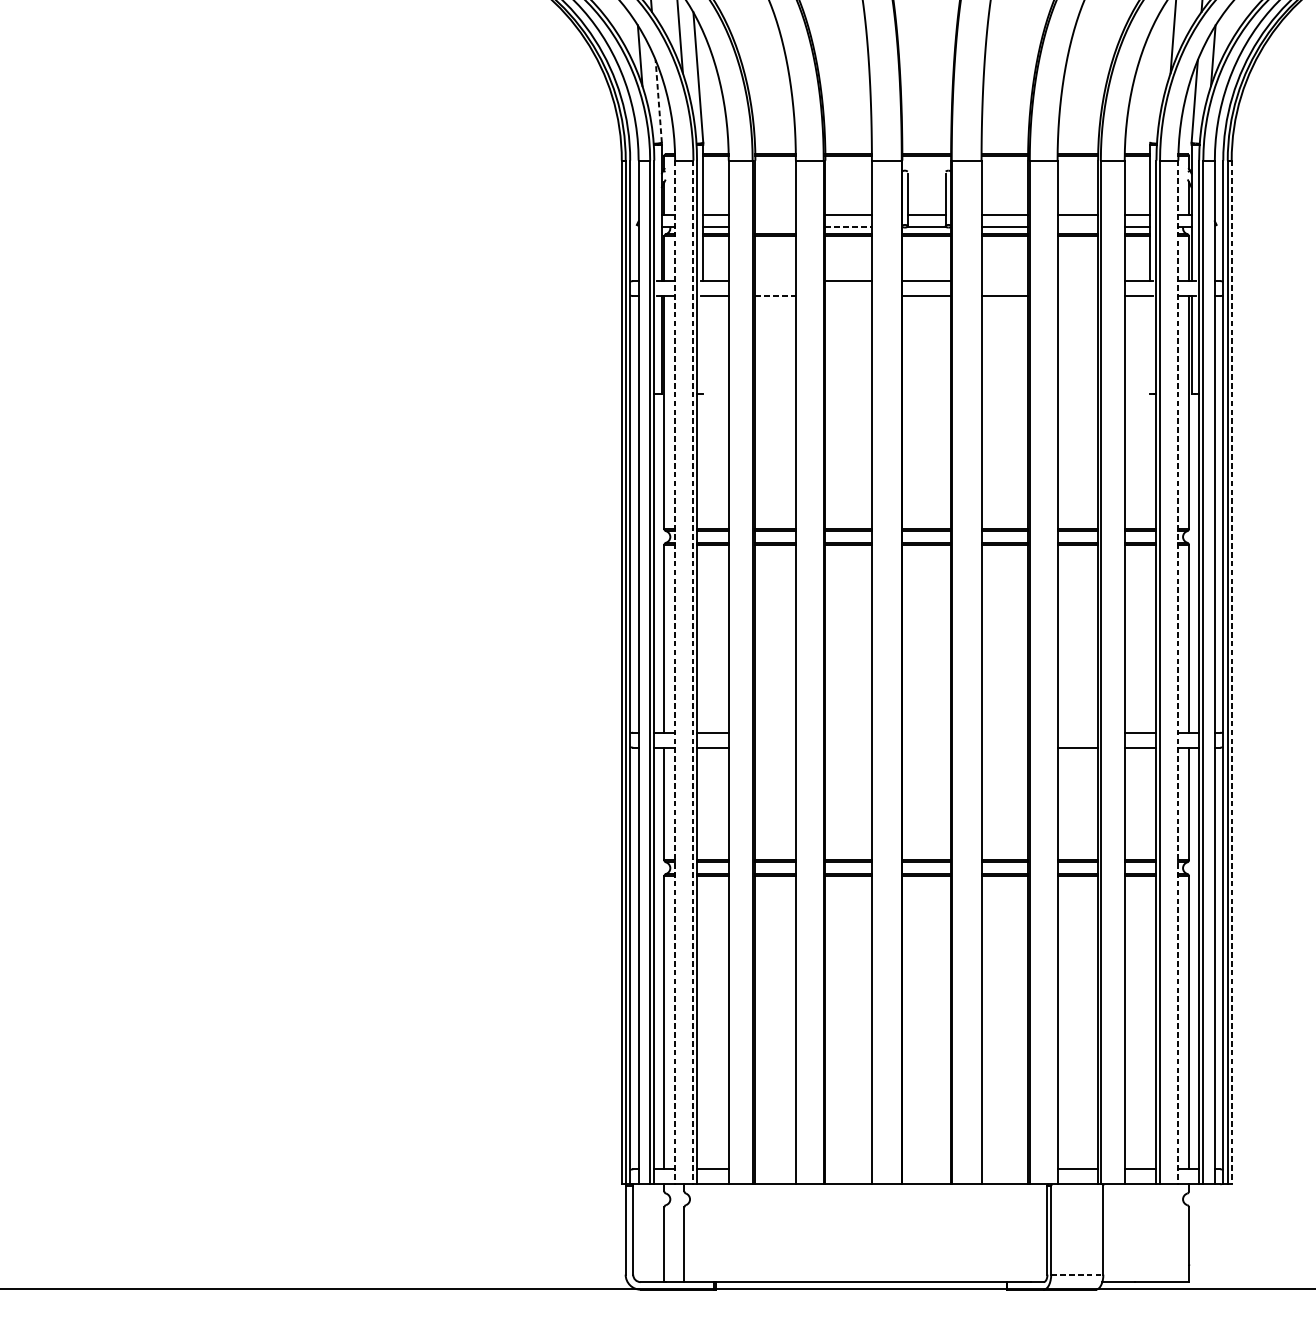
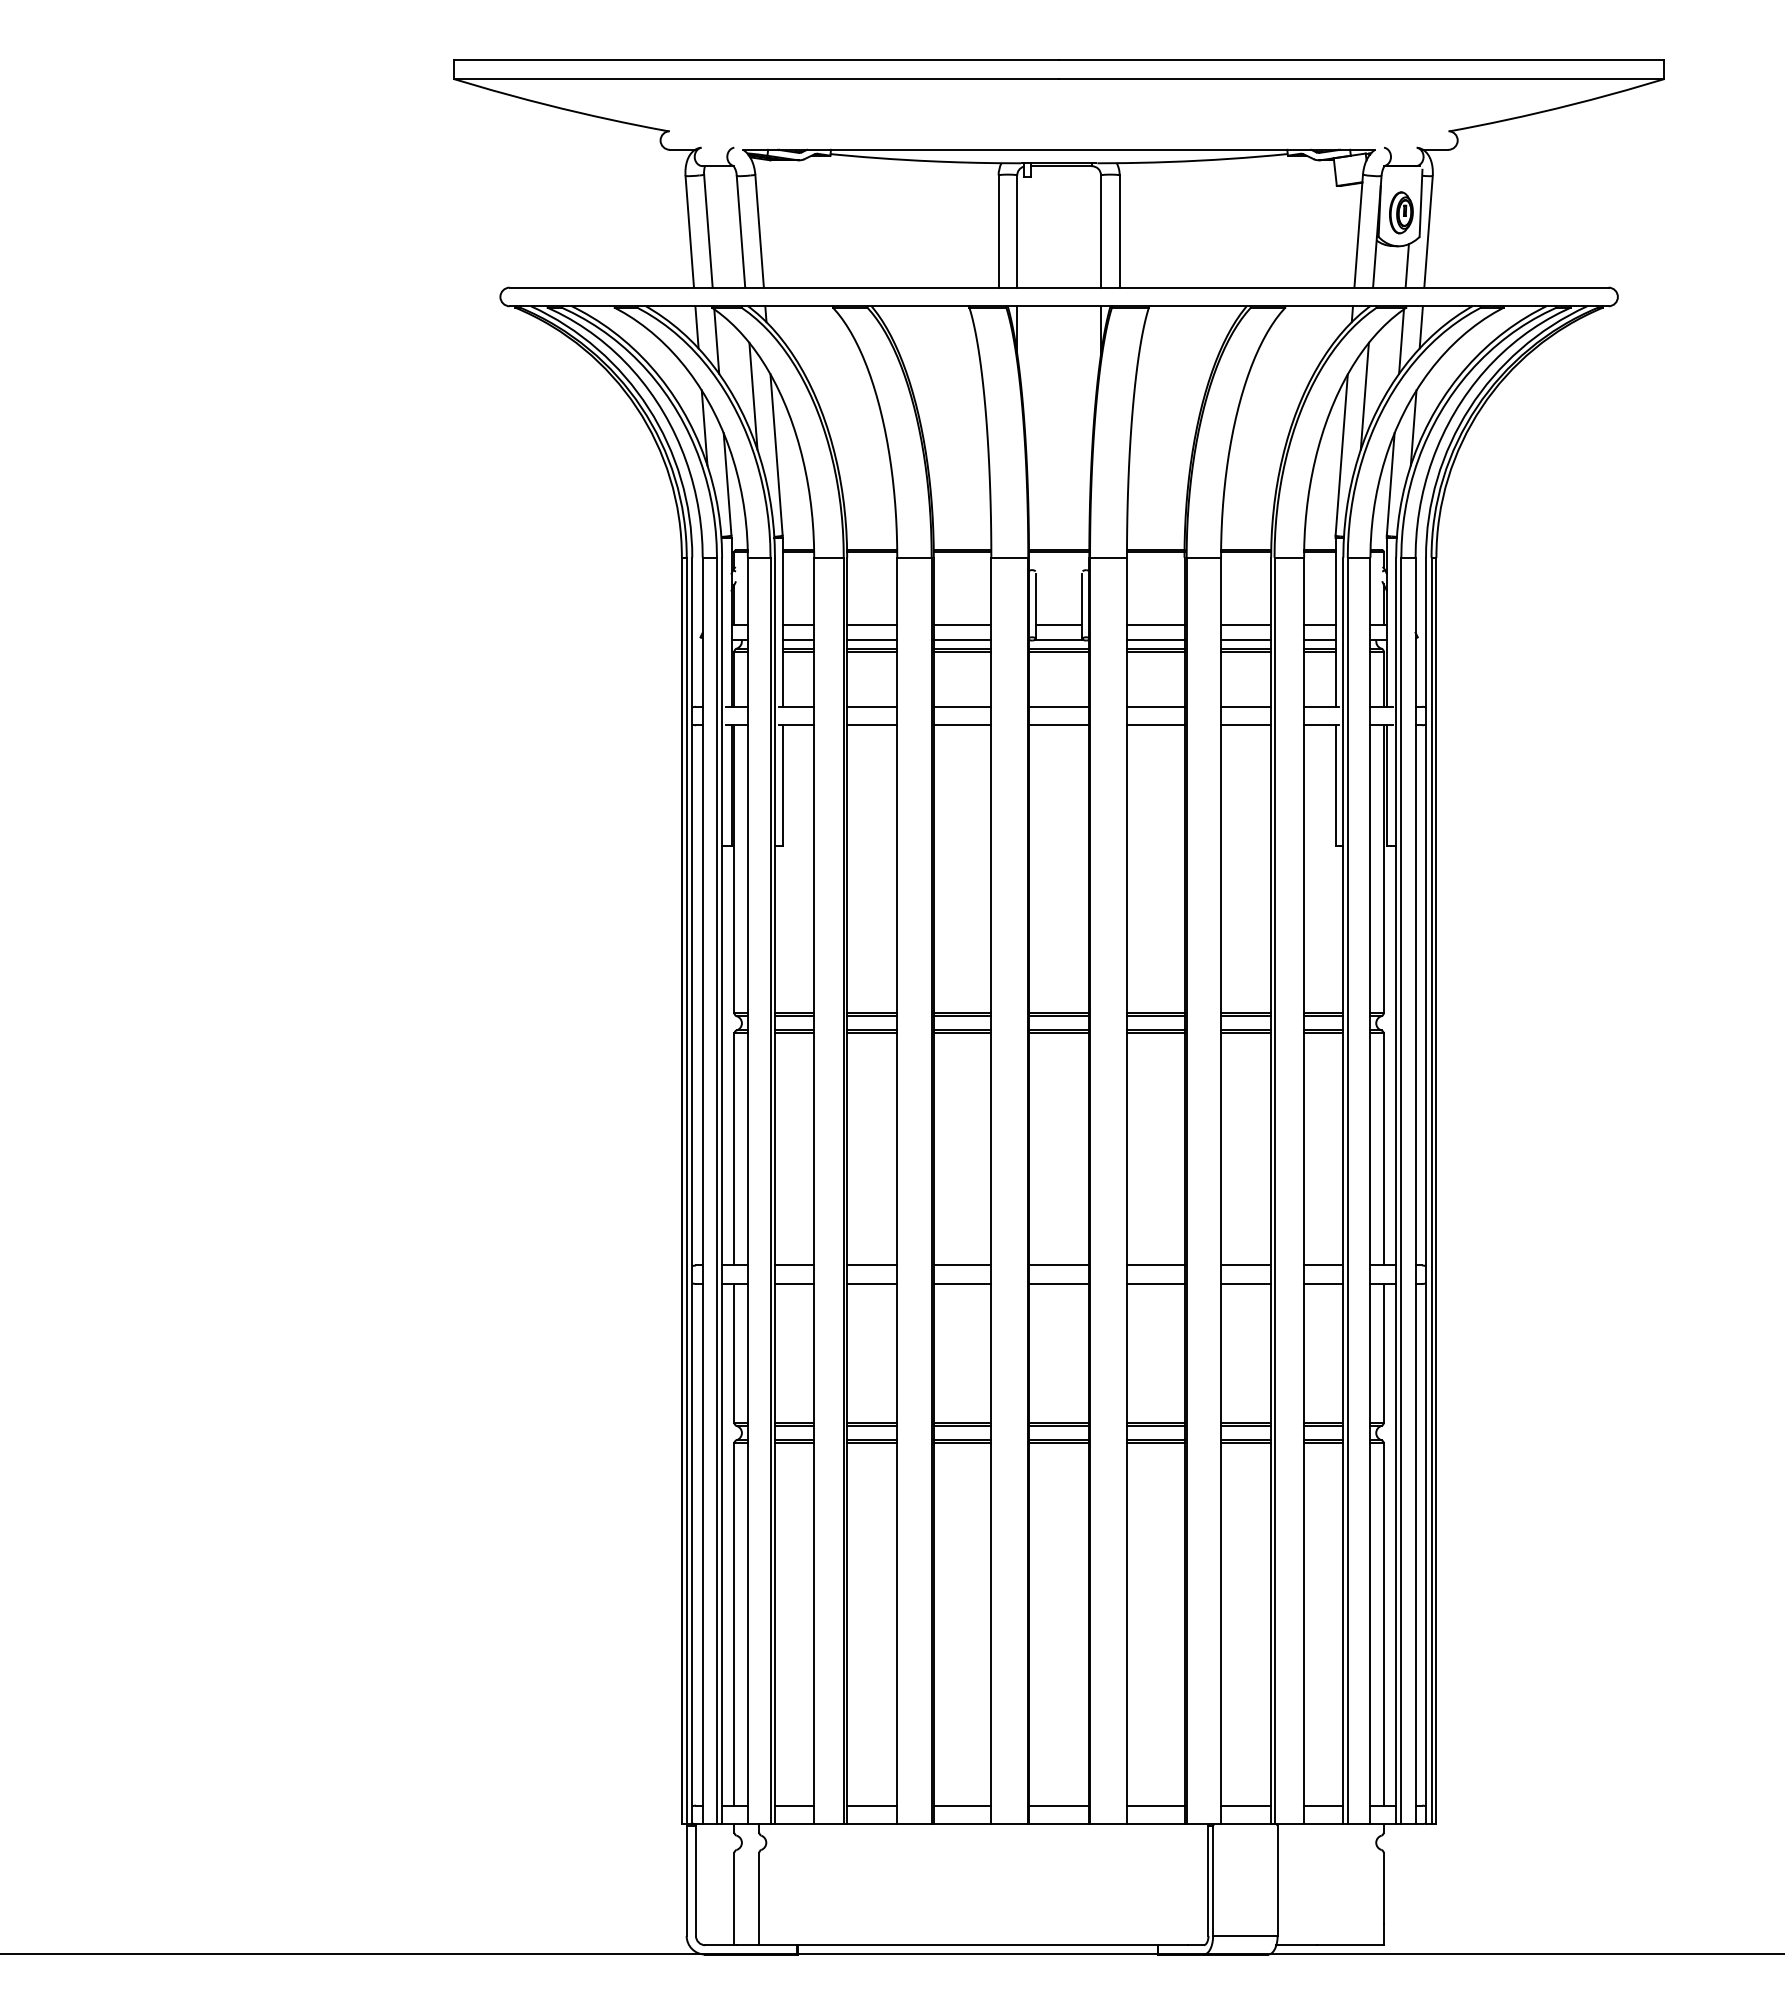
line: (1154, 77) -> (1341, 454), added
line: (658, 100) -> (727, 483), dashed -> solid
line: (775, 214) -> (872, 624), added
line: (775, 226) -> (872, 639), added
line: (848, 226) -> (962, 639), dashed -> solid
line: (1078, 226) -> (1246, 639), added
line: (775, 280) -> (872, 706), added
line: (1004, 280) -> (1155, 706), added
line: (1078, 280) -> (1246, 706), added
line: (775, 296) -> (872, 725), dashed -> solid
line: (848, 296) -> (962, 725), added
line: (1078, 296) -> (1246, 725), added
line: (703, 344) -> (782, 785), added
line: (1150, 344) -> (1335, 785), added
line: (674, 672) -> (747, 1191), dashed -> solid
line: (693, 672) -> (770, 1191), dashed -> solid
line: (1178, 672) -> (1370, 1191), dashed -> solid
line: (1231, 672) -> (1436, 1191), dashed -> solid
line: (775, 732) -> (872, 1265), added
line: (848, 732) -> (962, 1265), added
line: (927, 732) -> (1059, 1265), added
line: (1004, 732) -> (1155, 1265), added
line: (1078, 732) -> (1246, 1265), added
line: (775, 748) -> (872, 1284), added
line: (848, 748) -> (962, 1284), added
line: (927, 748) -> (1059, 1284), added
line: (1004, 748) -> (1155, 1284), added
line: (775, 1169) -> (872, 1805), added
line: (848, 1169) -> (962, 1805), added
line: (927, 1169) -> (1059, 1805), added
line: (1004, 1169) -> (1155, 1805), added
line: (1077, 1274) -> (1245, 1935), dashed -> solid

